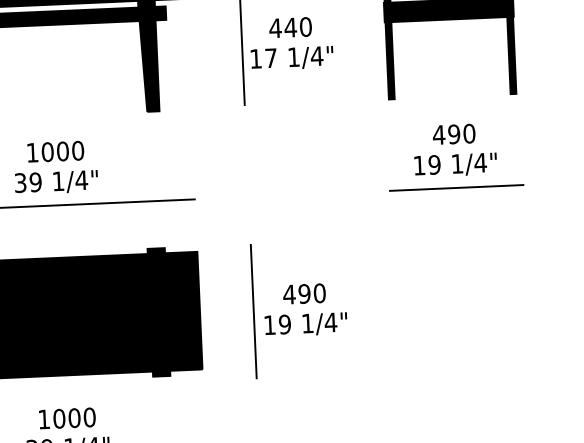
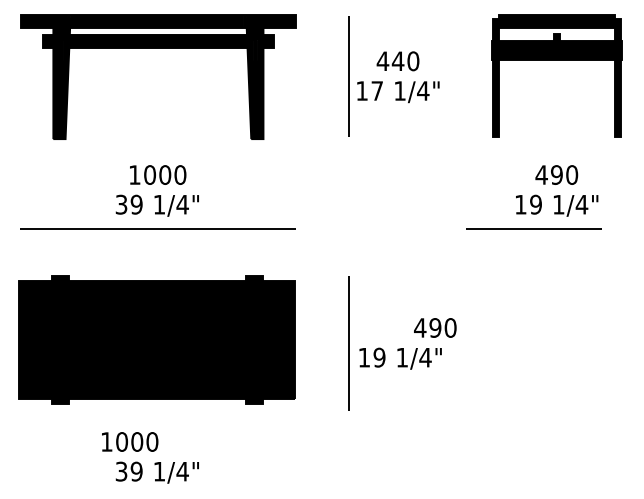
line: (456, 187) -> (533, 228), moved
text: (304, 293) -> (435, 327), moved
text: (67, 417) -> (130, 441), moved

